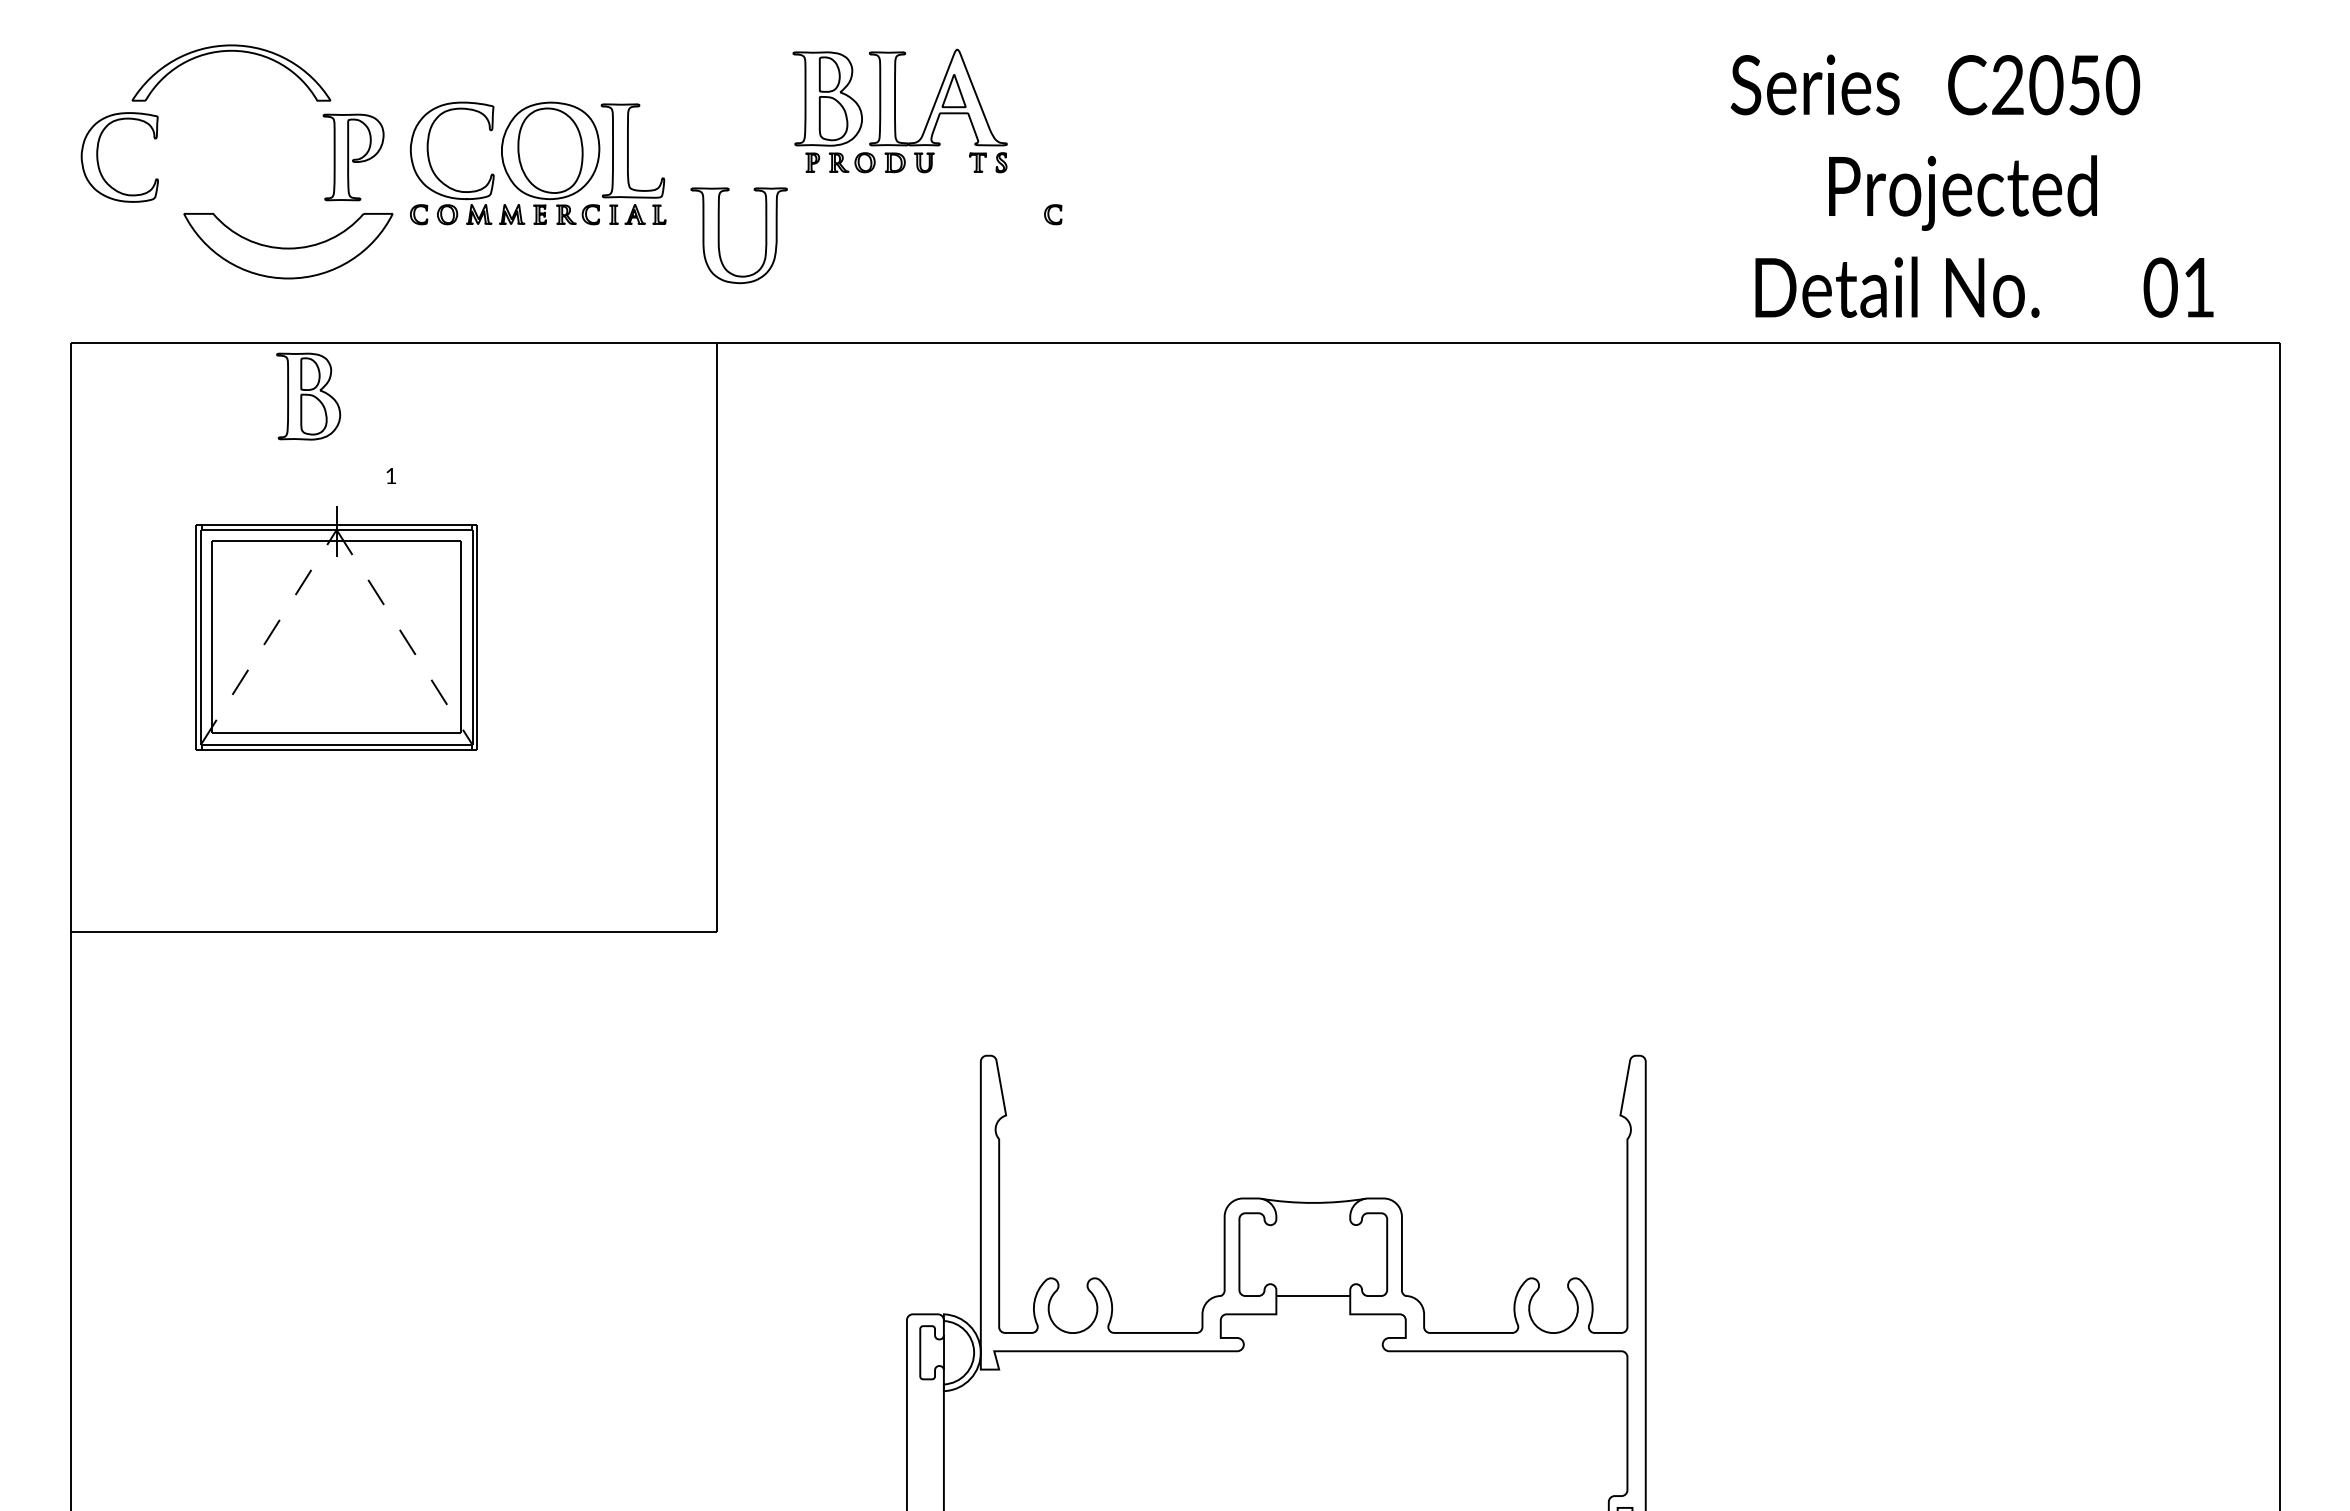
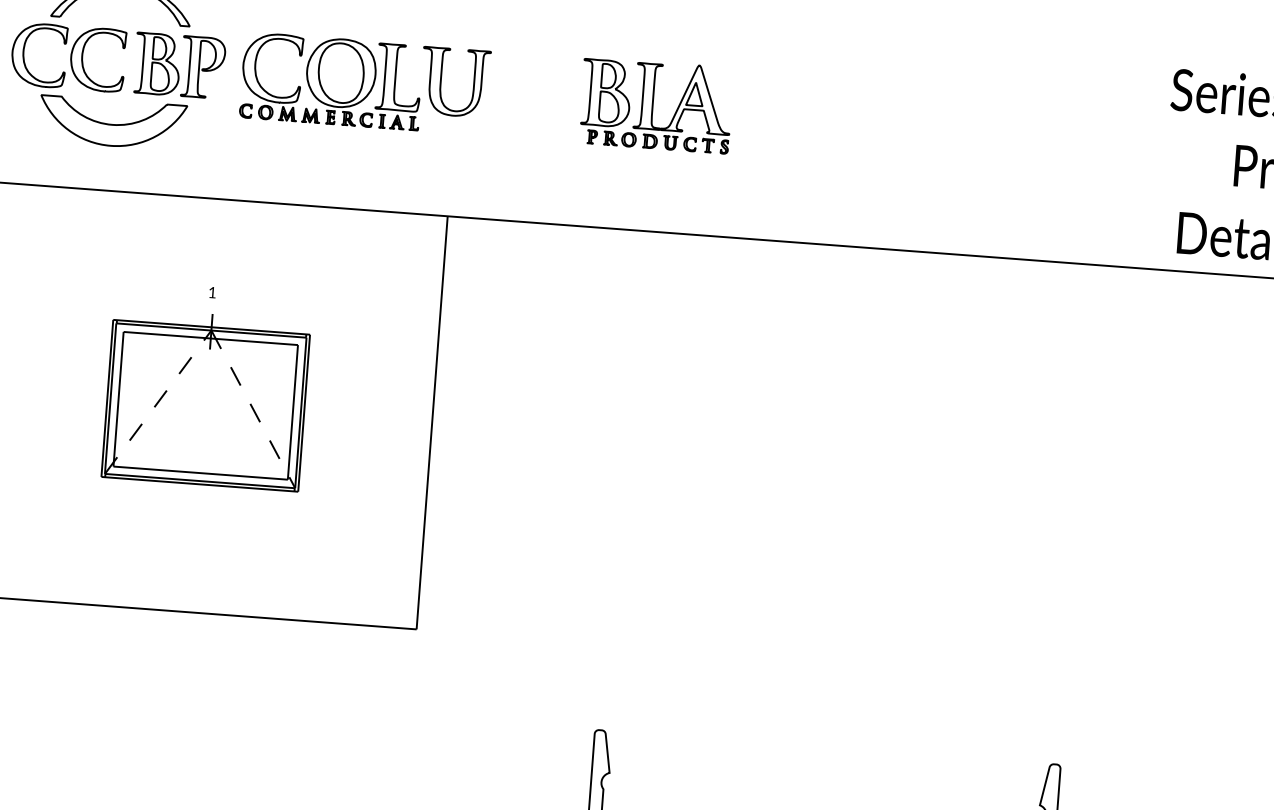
part: (899, 110) -> (655, 105), moved
part: (182, 157) -> (83, 58), added
part: (719, 235) -> (441, 81), moved
part: (288, 246) -> (112, 123), moved
part: (308, 396) -> (157, 64), moved
part: (336, 628) -> (206, 399), moved

